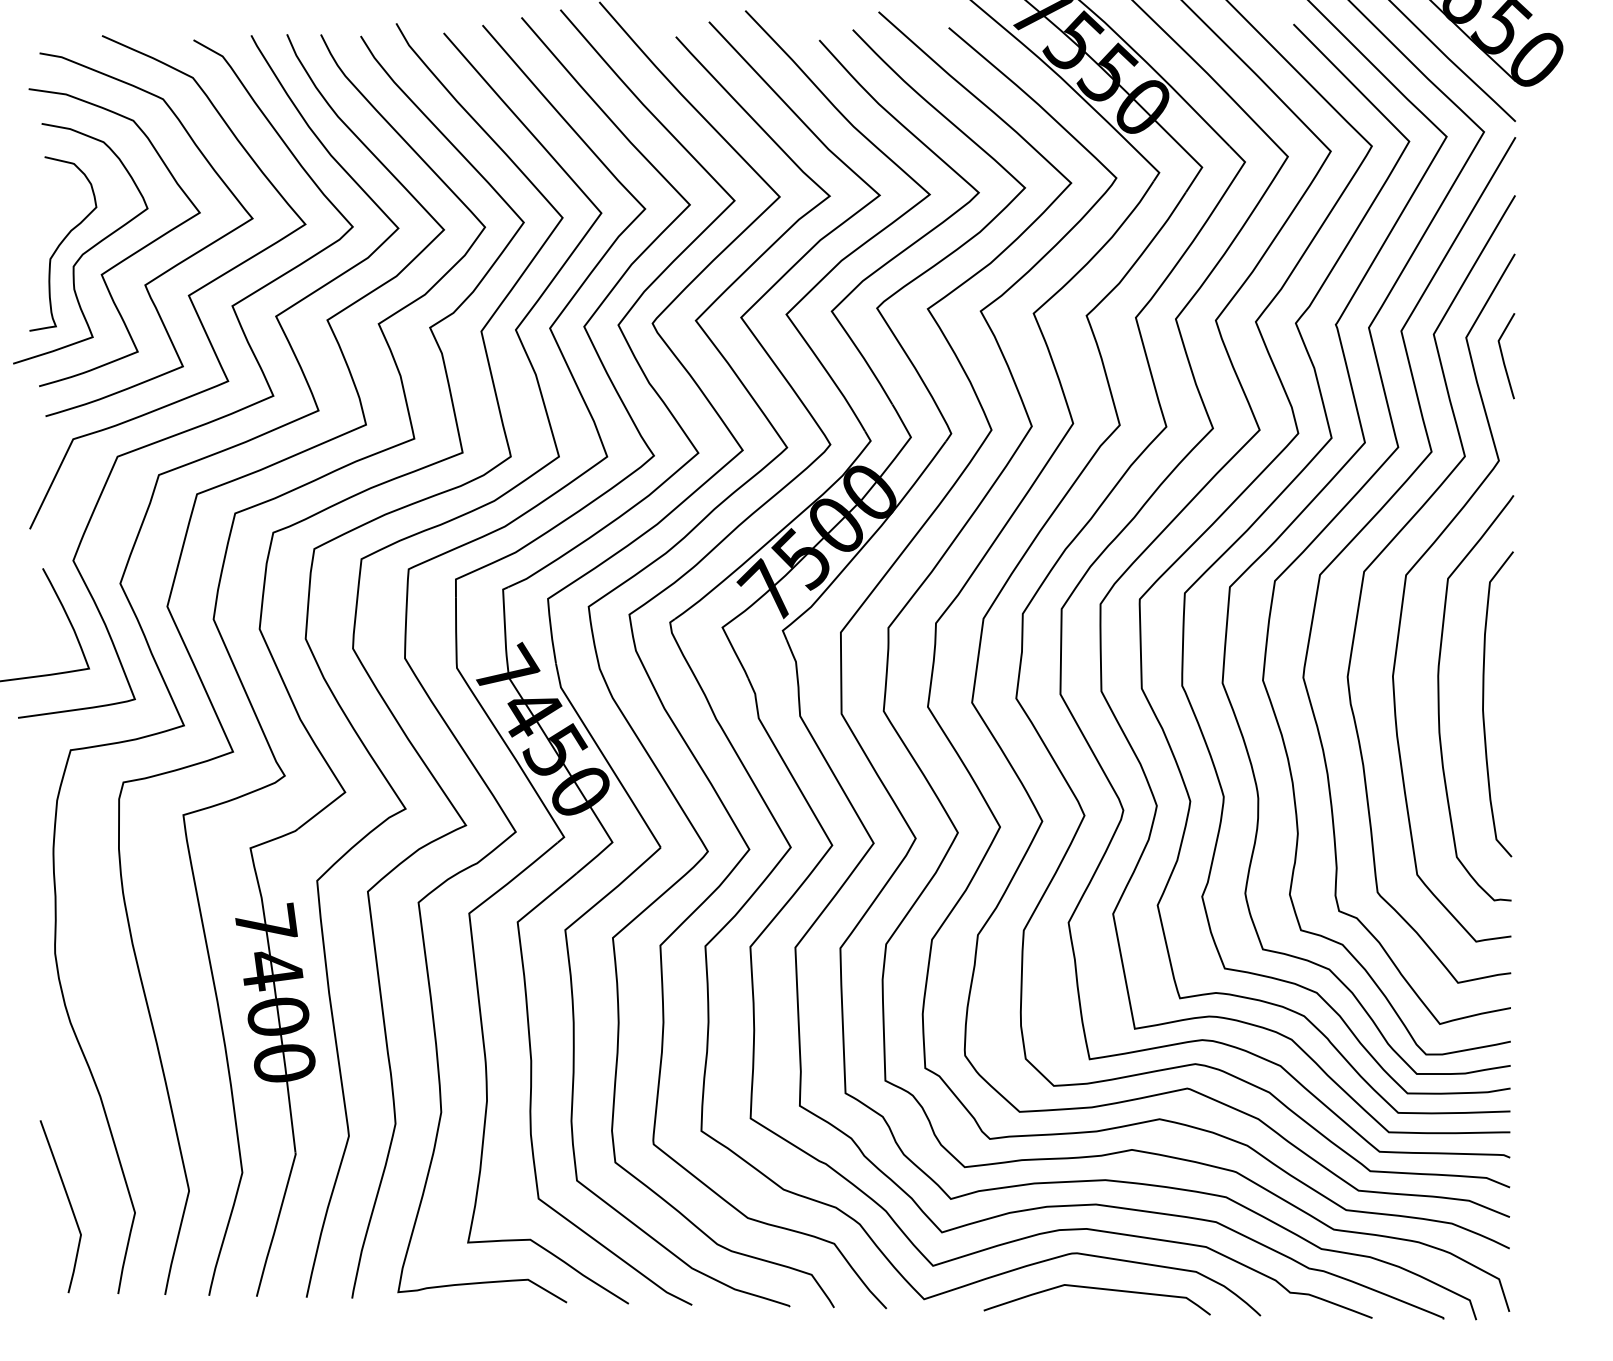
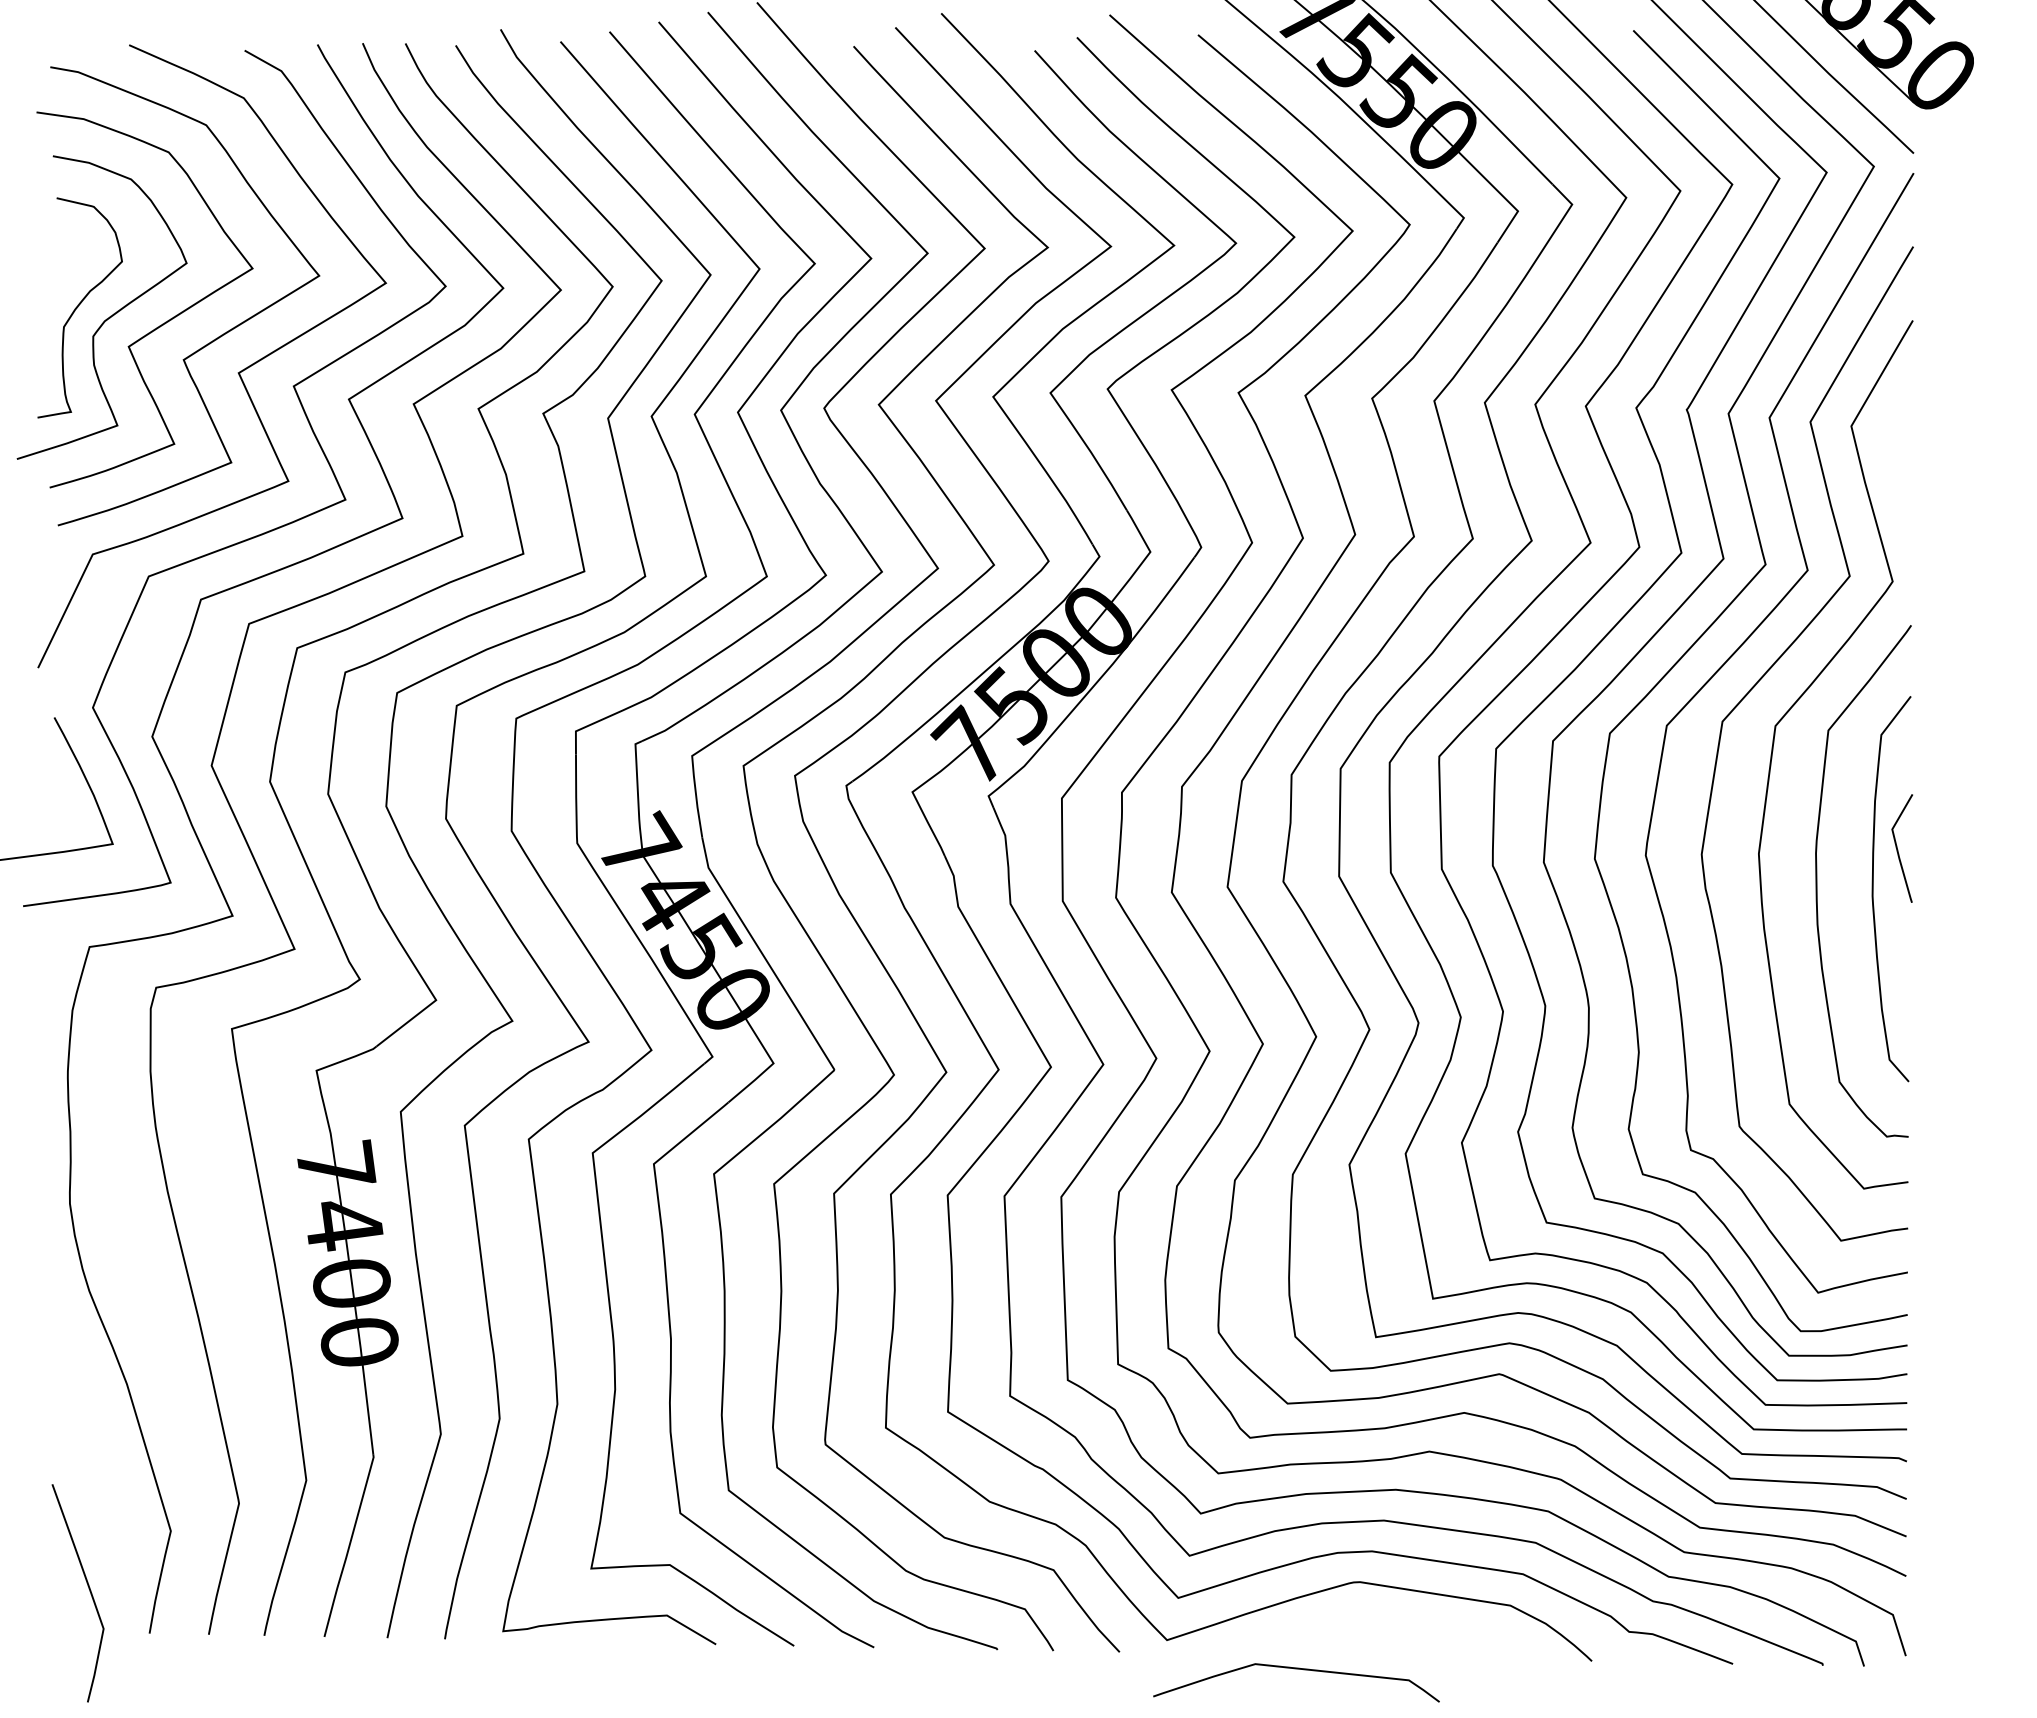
line: (1503, 356) -> (1898, 849), moved
curve: (69, 1202) -> (88, 1588), moved
curve: (1097, 1289) -> (1296, 1669), moved

